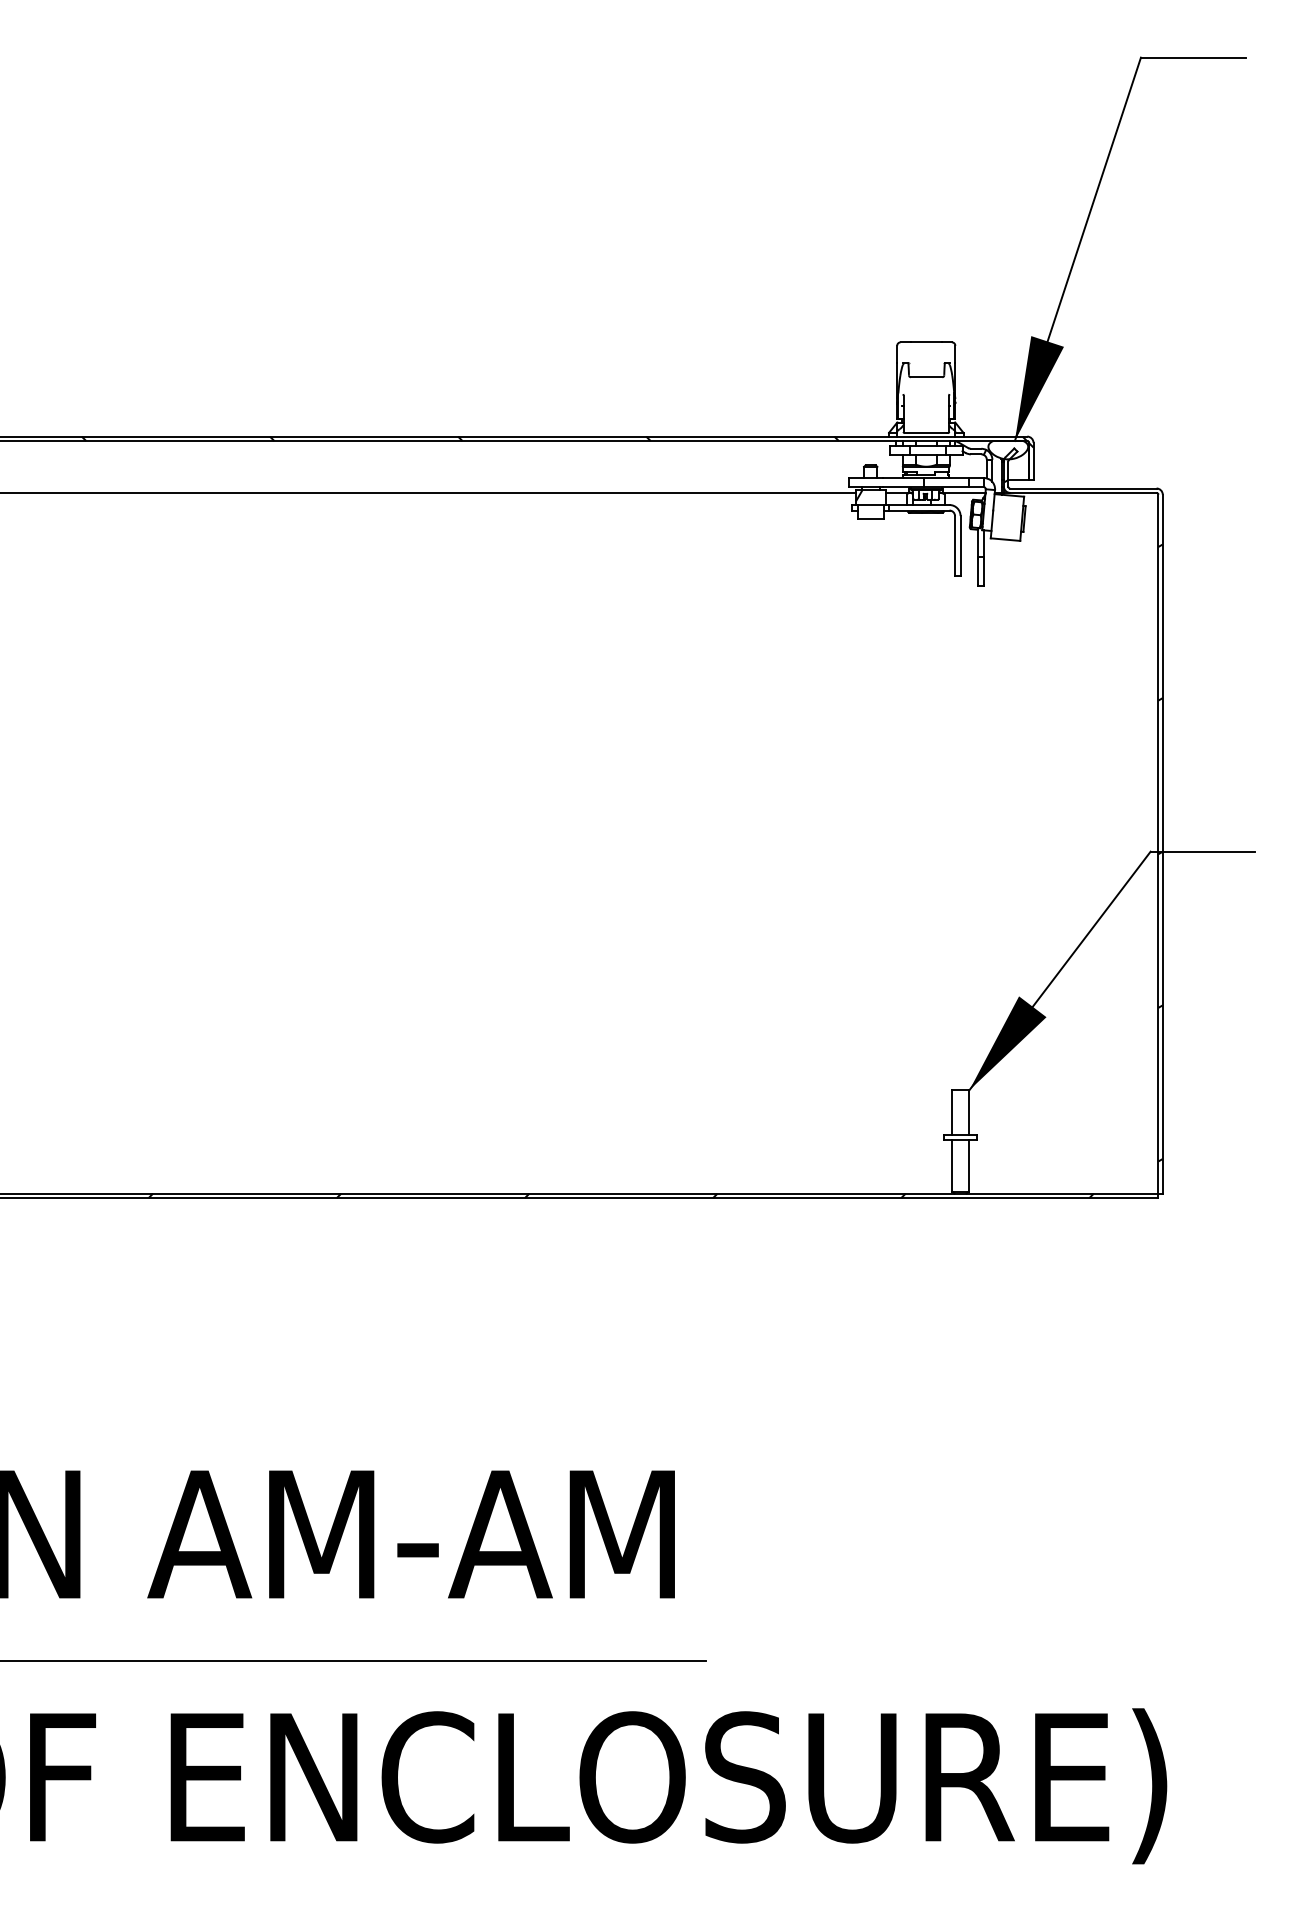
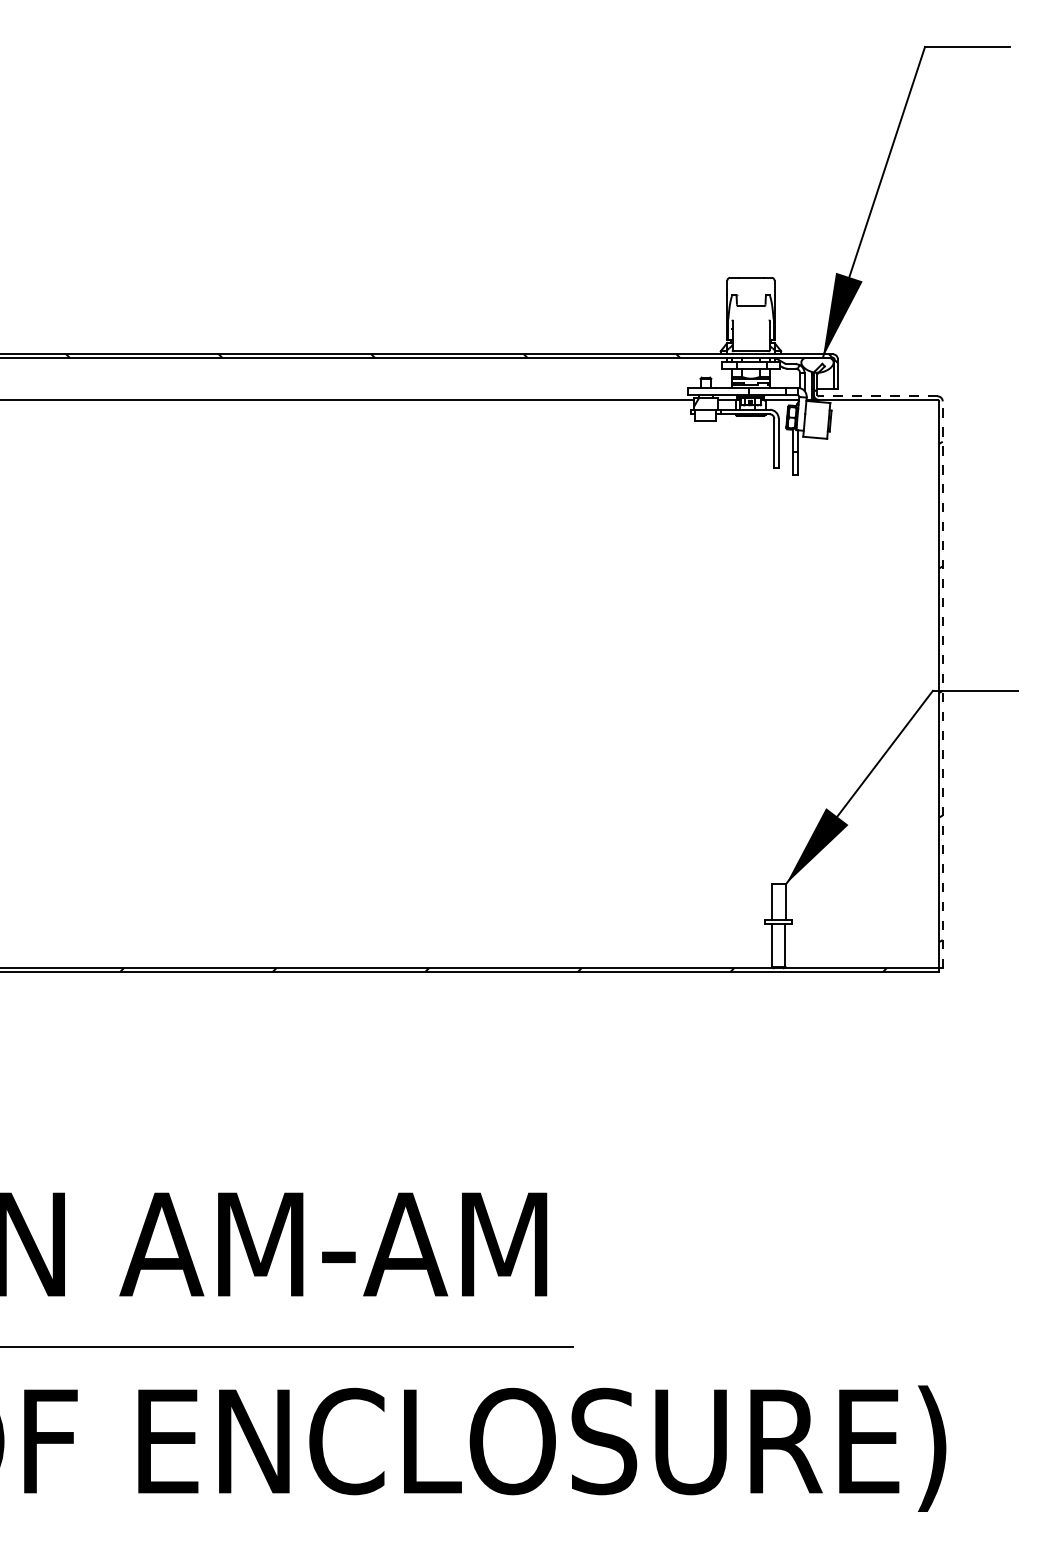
line: (1082, 488) -> (877, 396), solid -> dashed
line: (1162, 843) -> (942, 684), solid -> dashed

